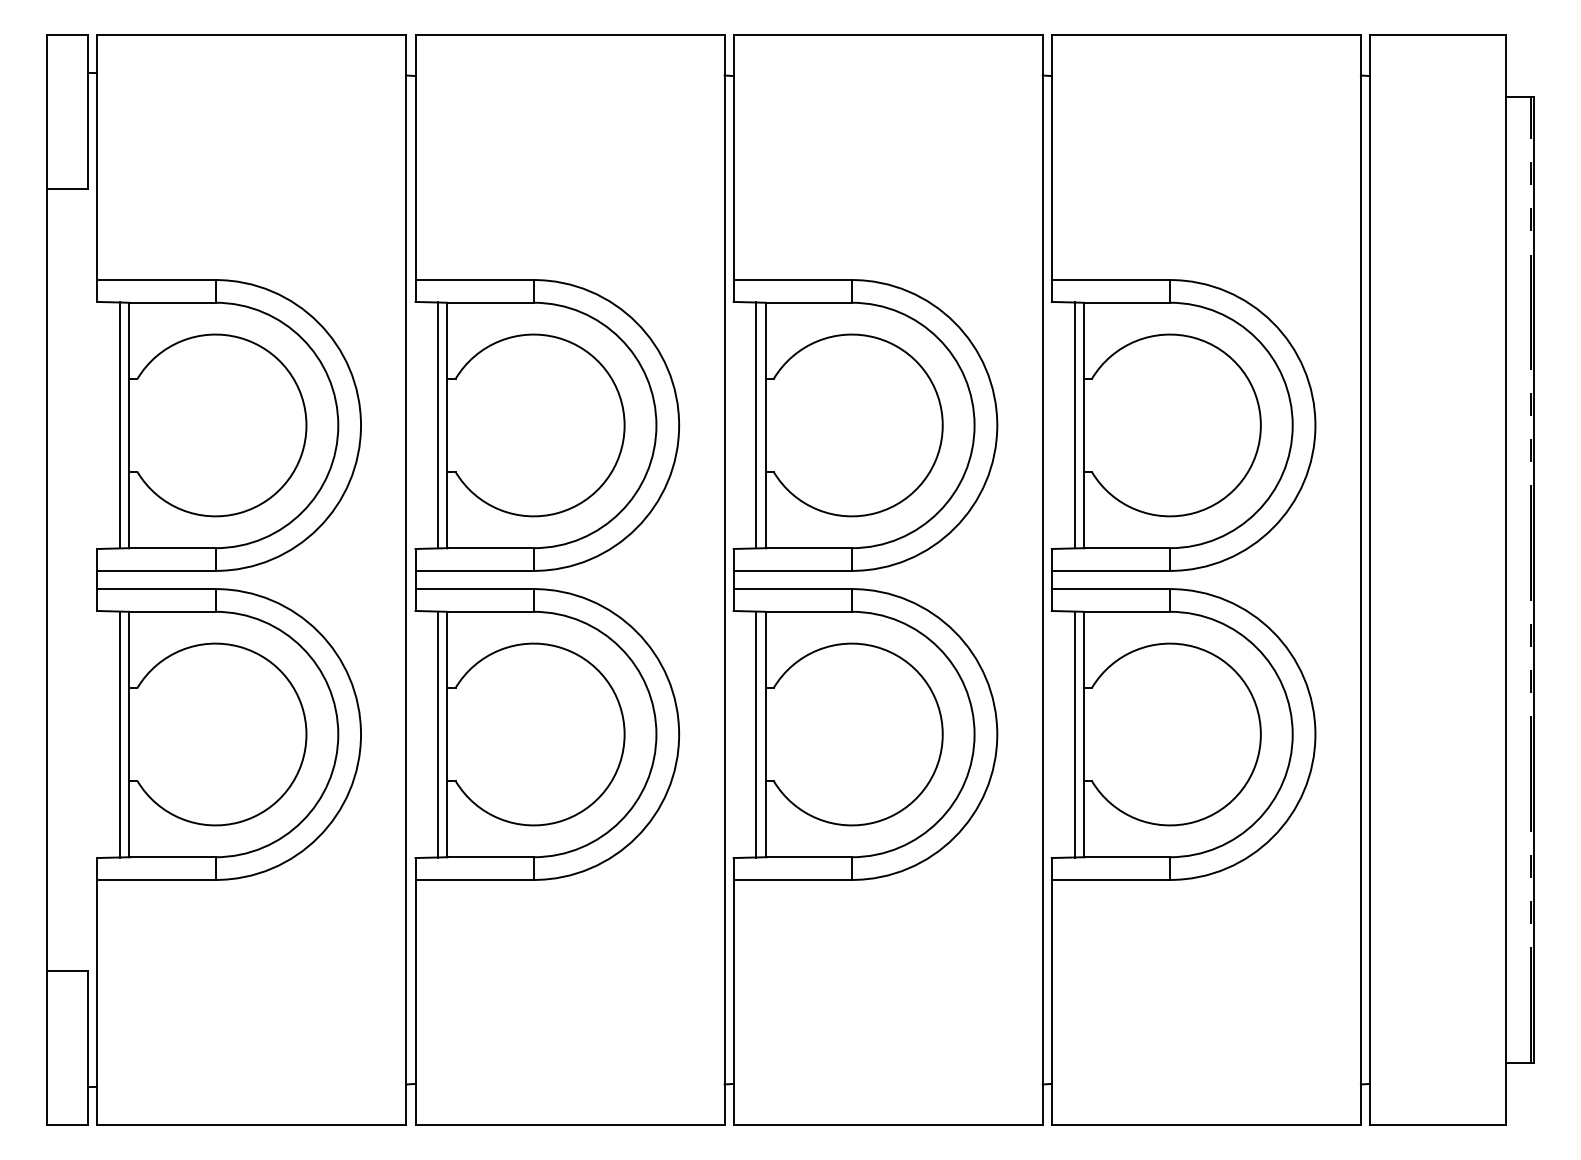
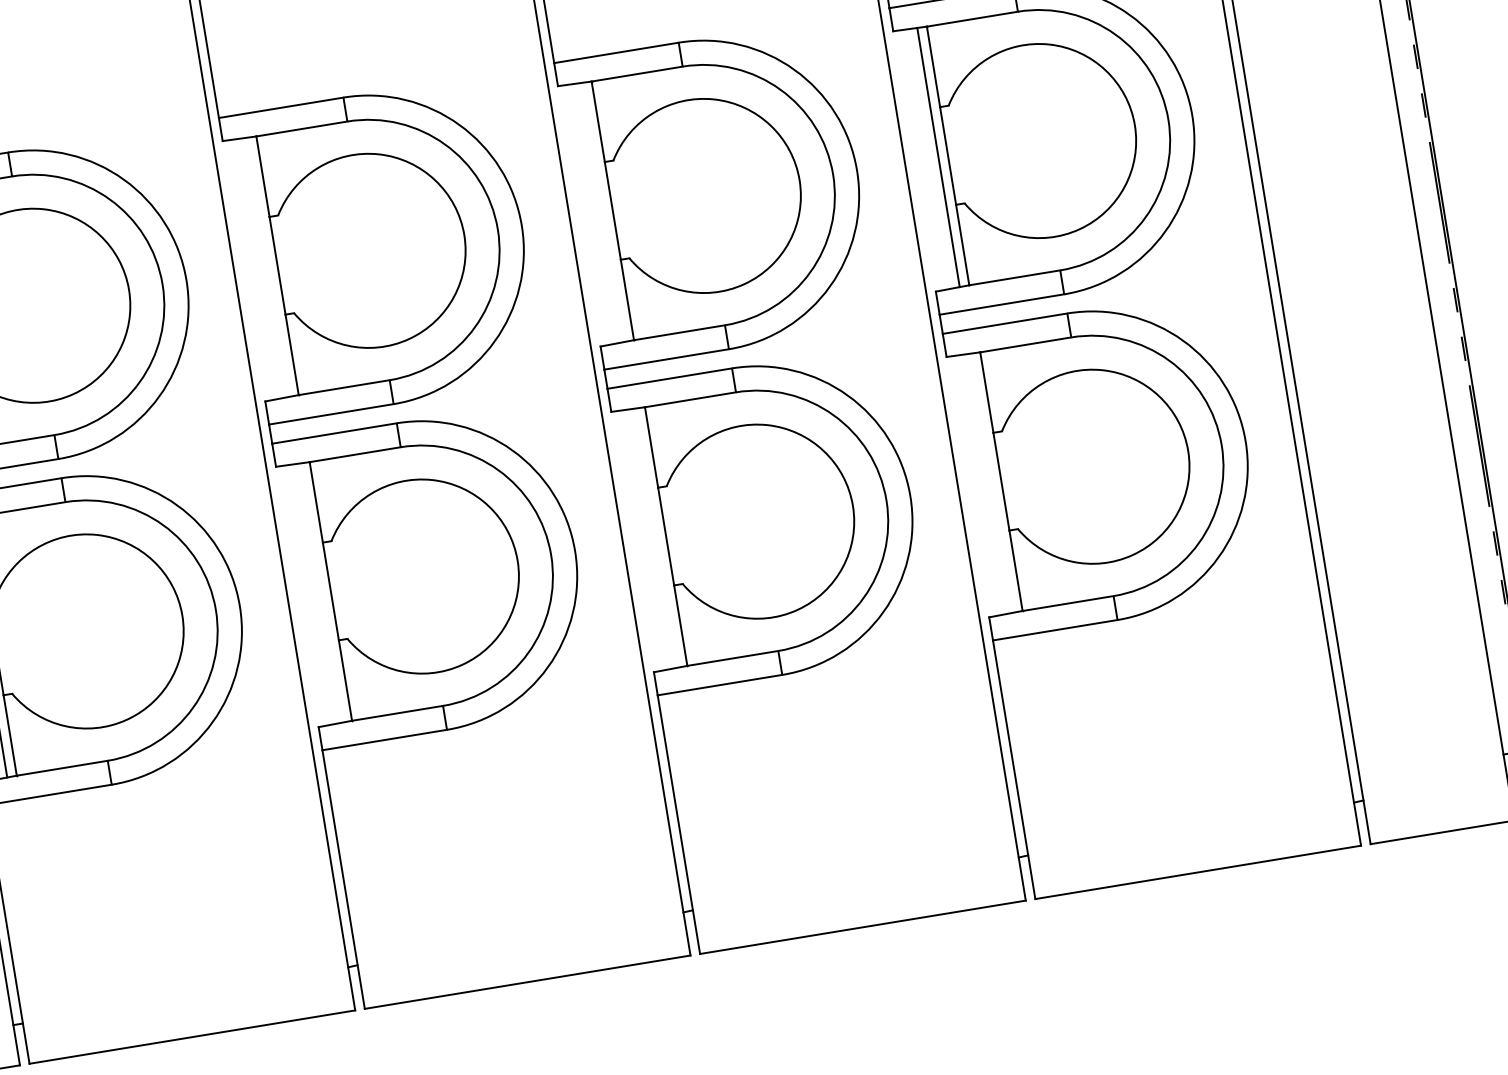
line: (438, 425) -> (268, 267), removed
line: (756, 425) -> (603, 212), removed
line: (438, 734) -> (321, 592), removed
line: (756, 734) -> (656, 538), removed
line: (1074, 734) -> (991, 483), removed

